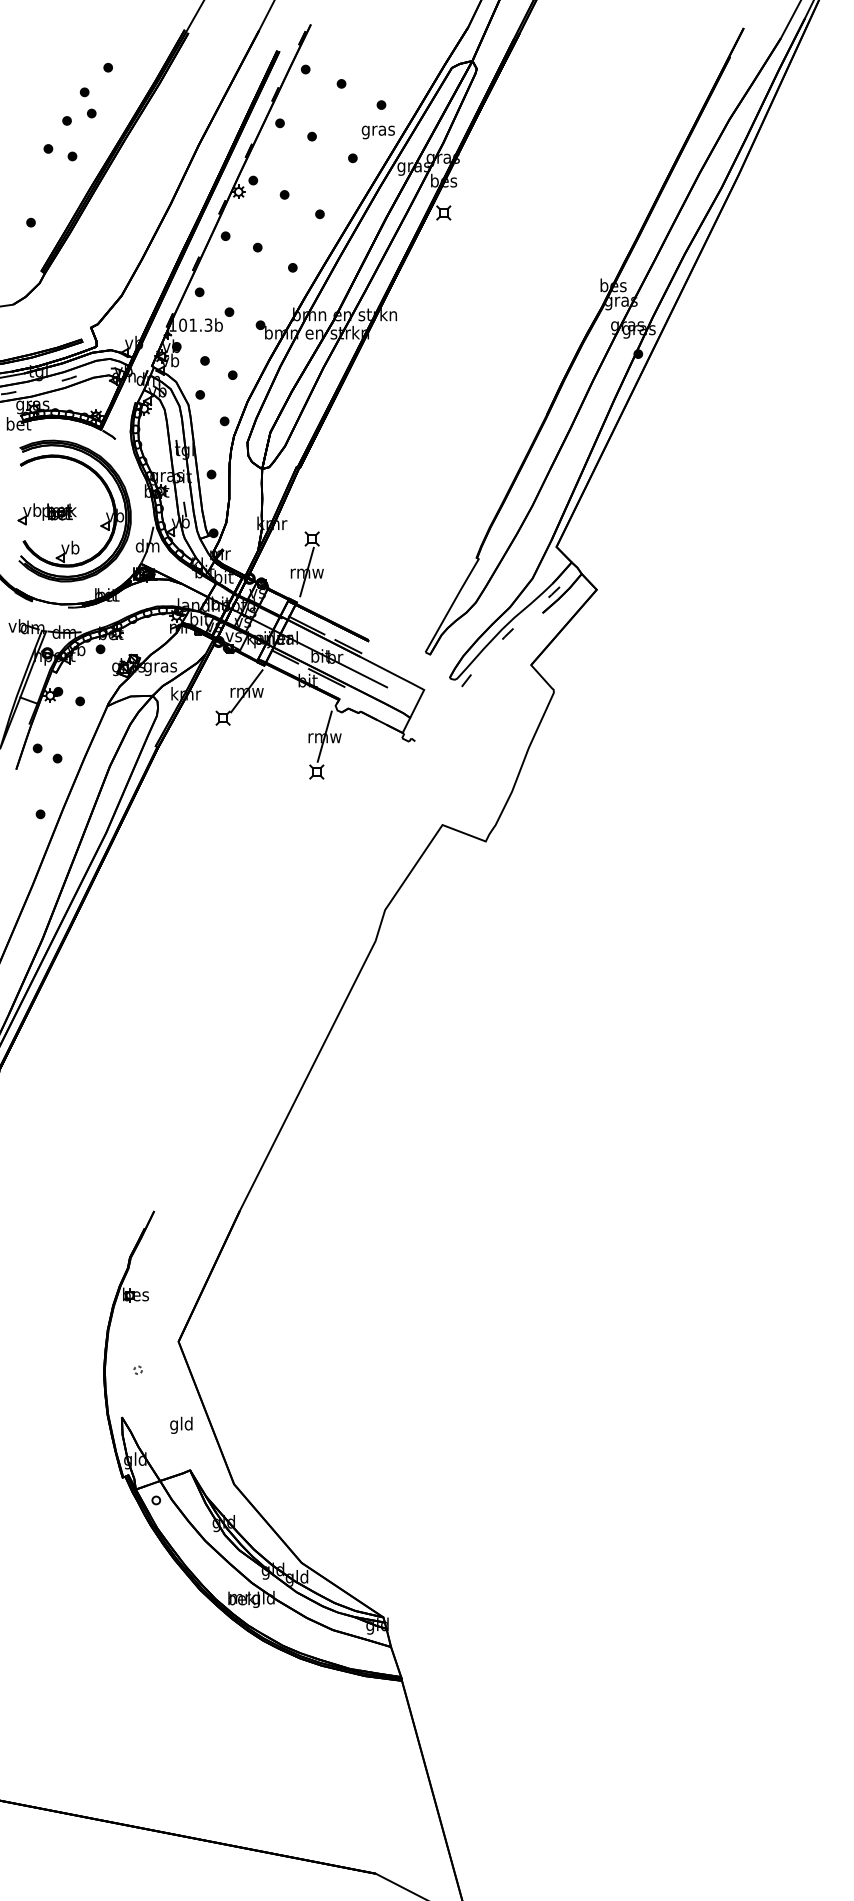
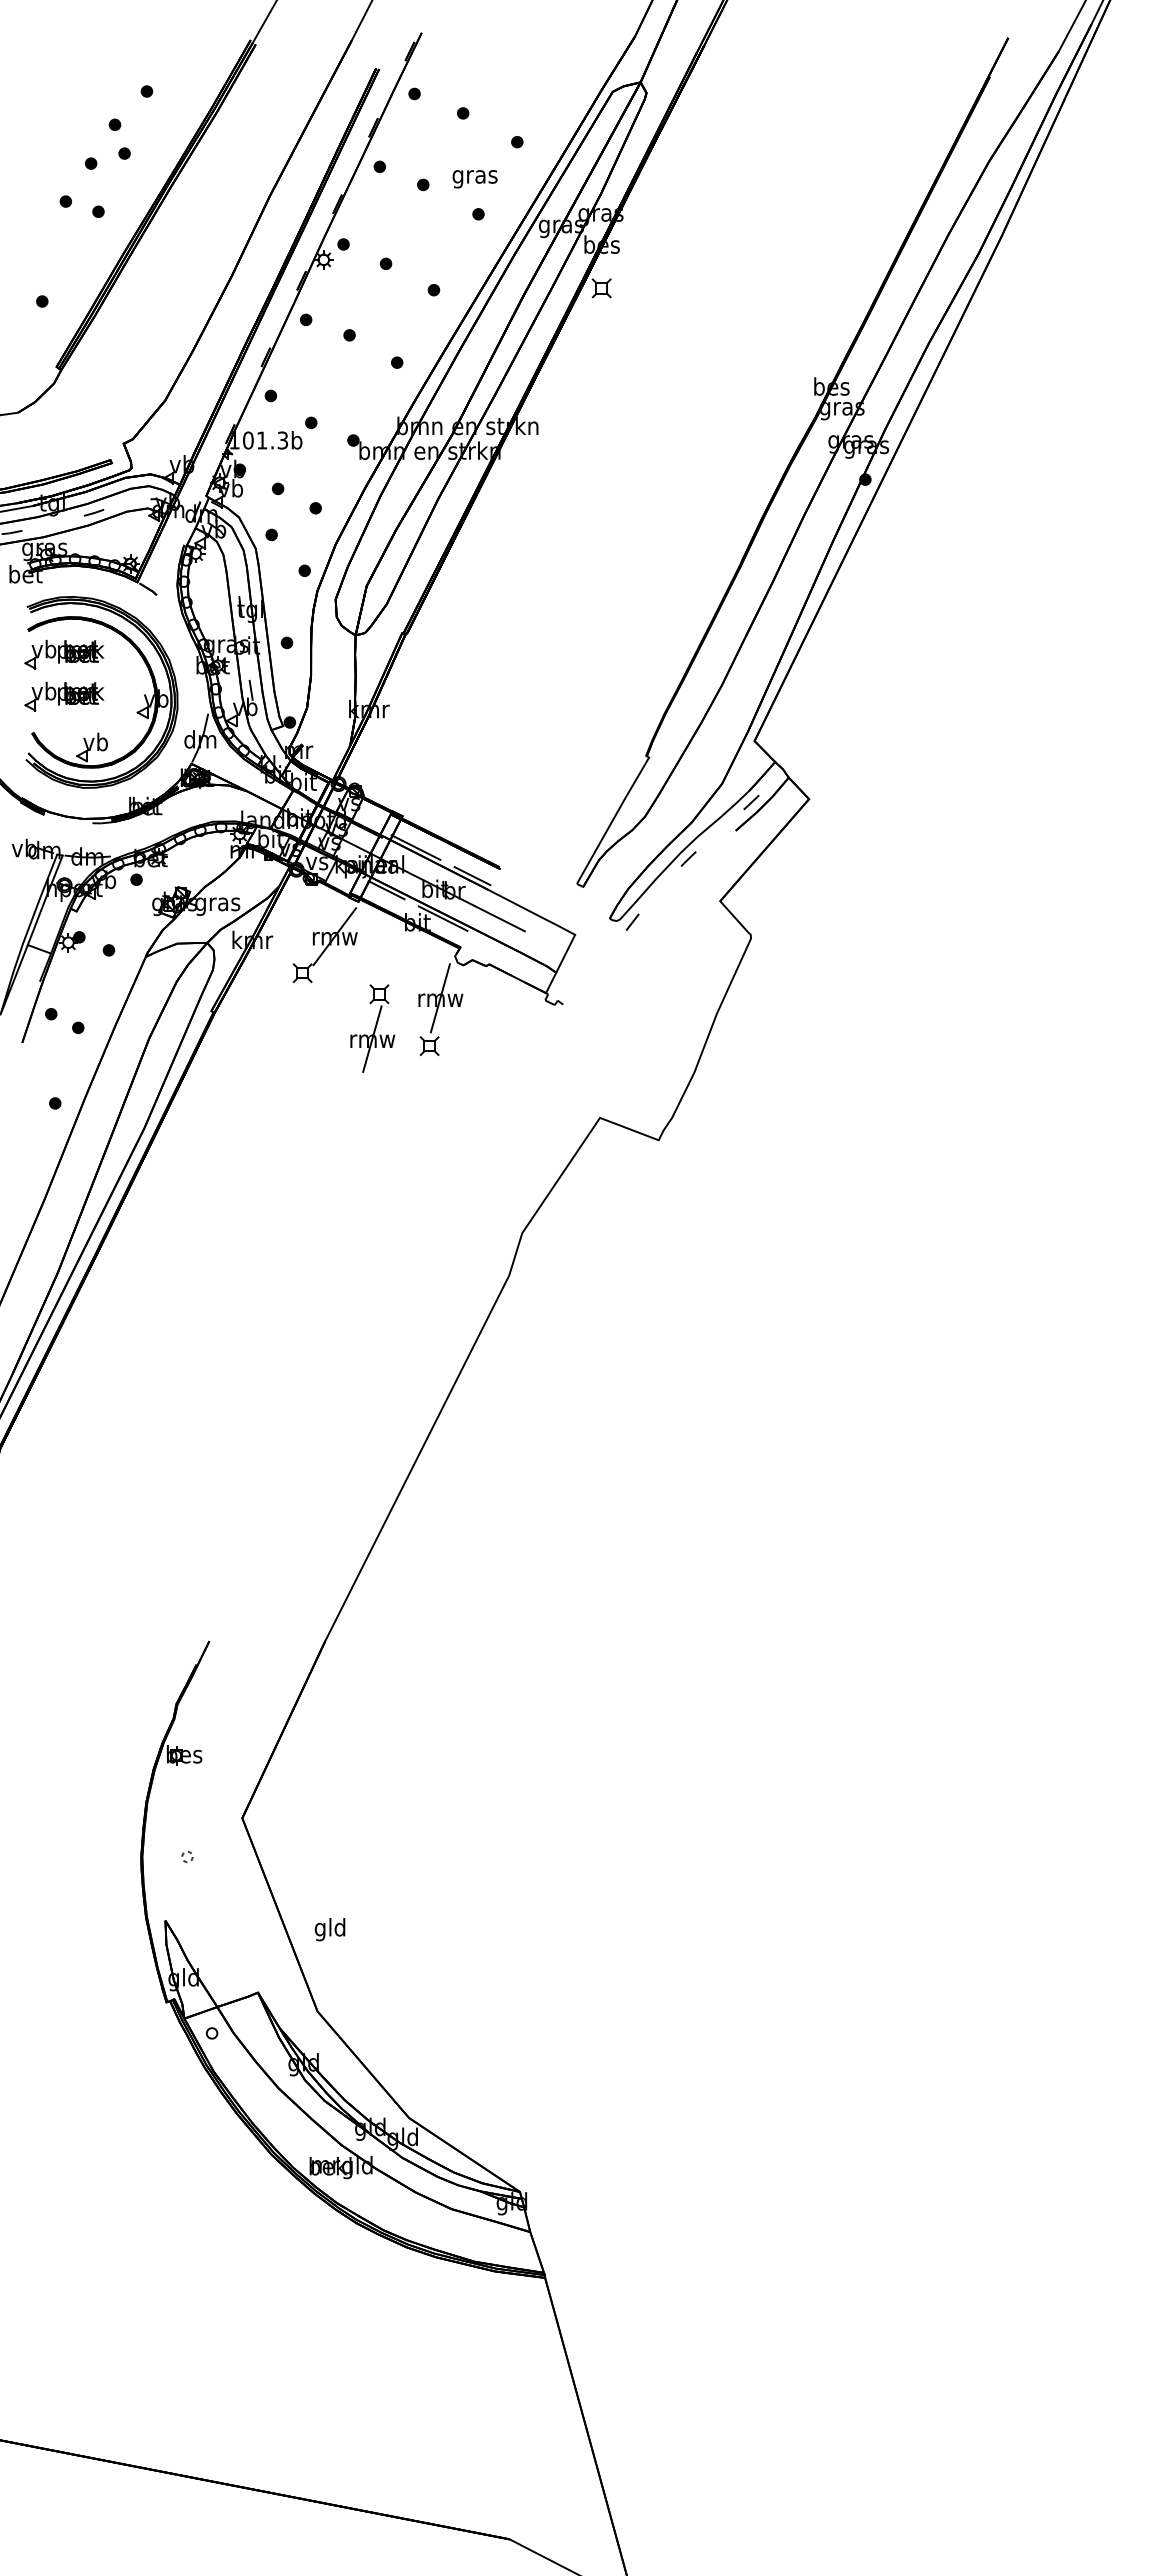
text: (377, 132) -> (474, 179), moved
part: (47, 483) -> (64, 654), added
part: (307, 564) -> (372, 1028), moved
text: (180, 1425) -> (329, 1929), moved

